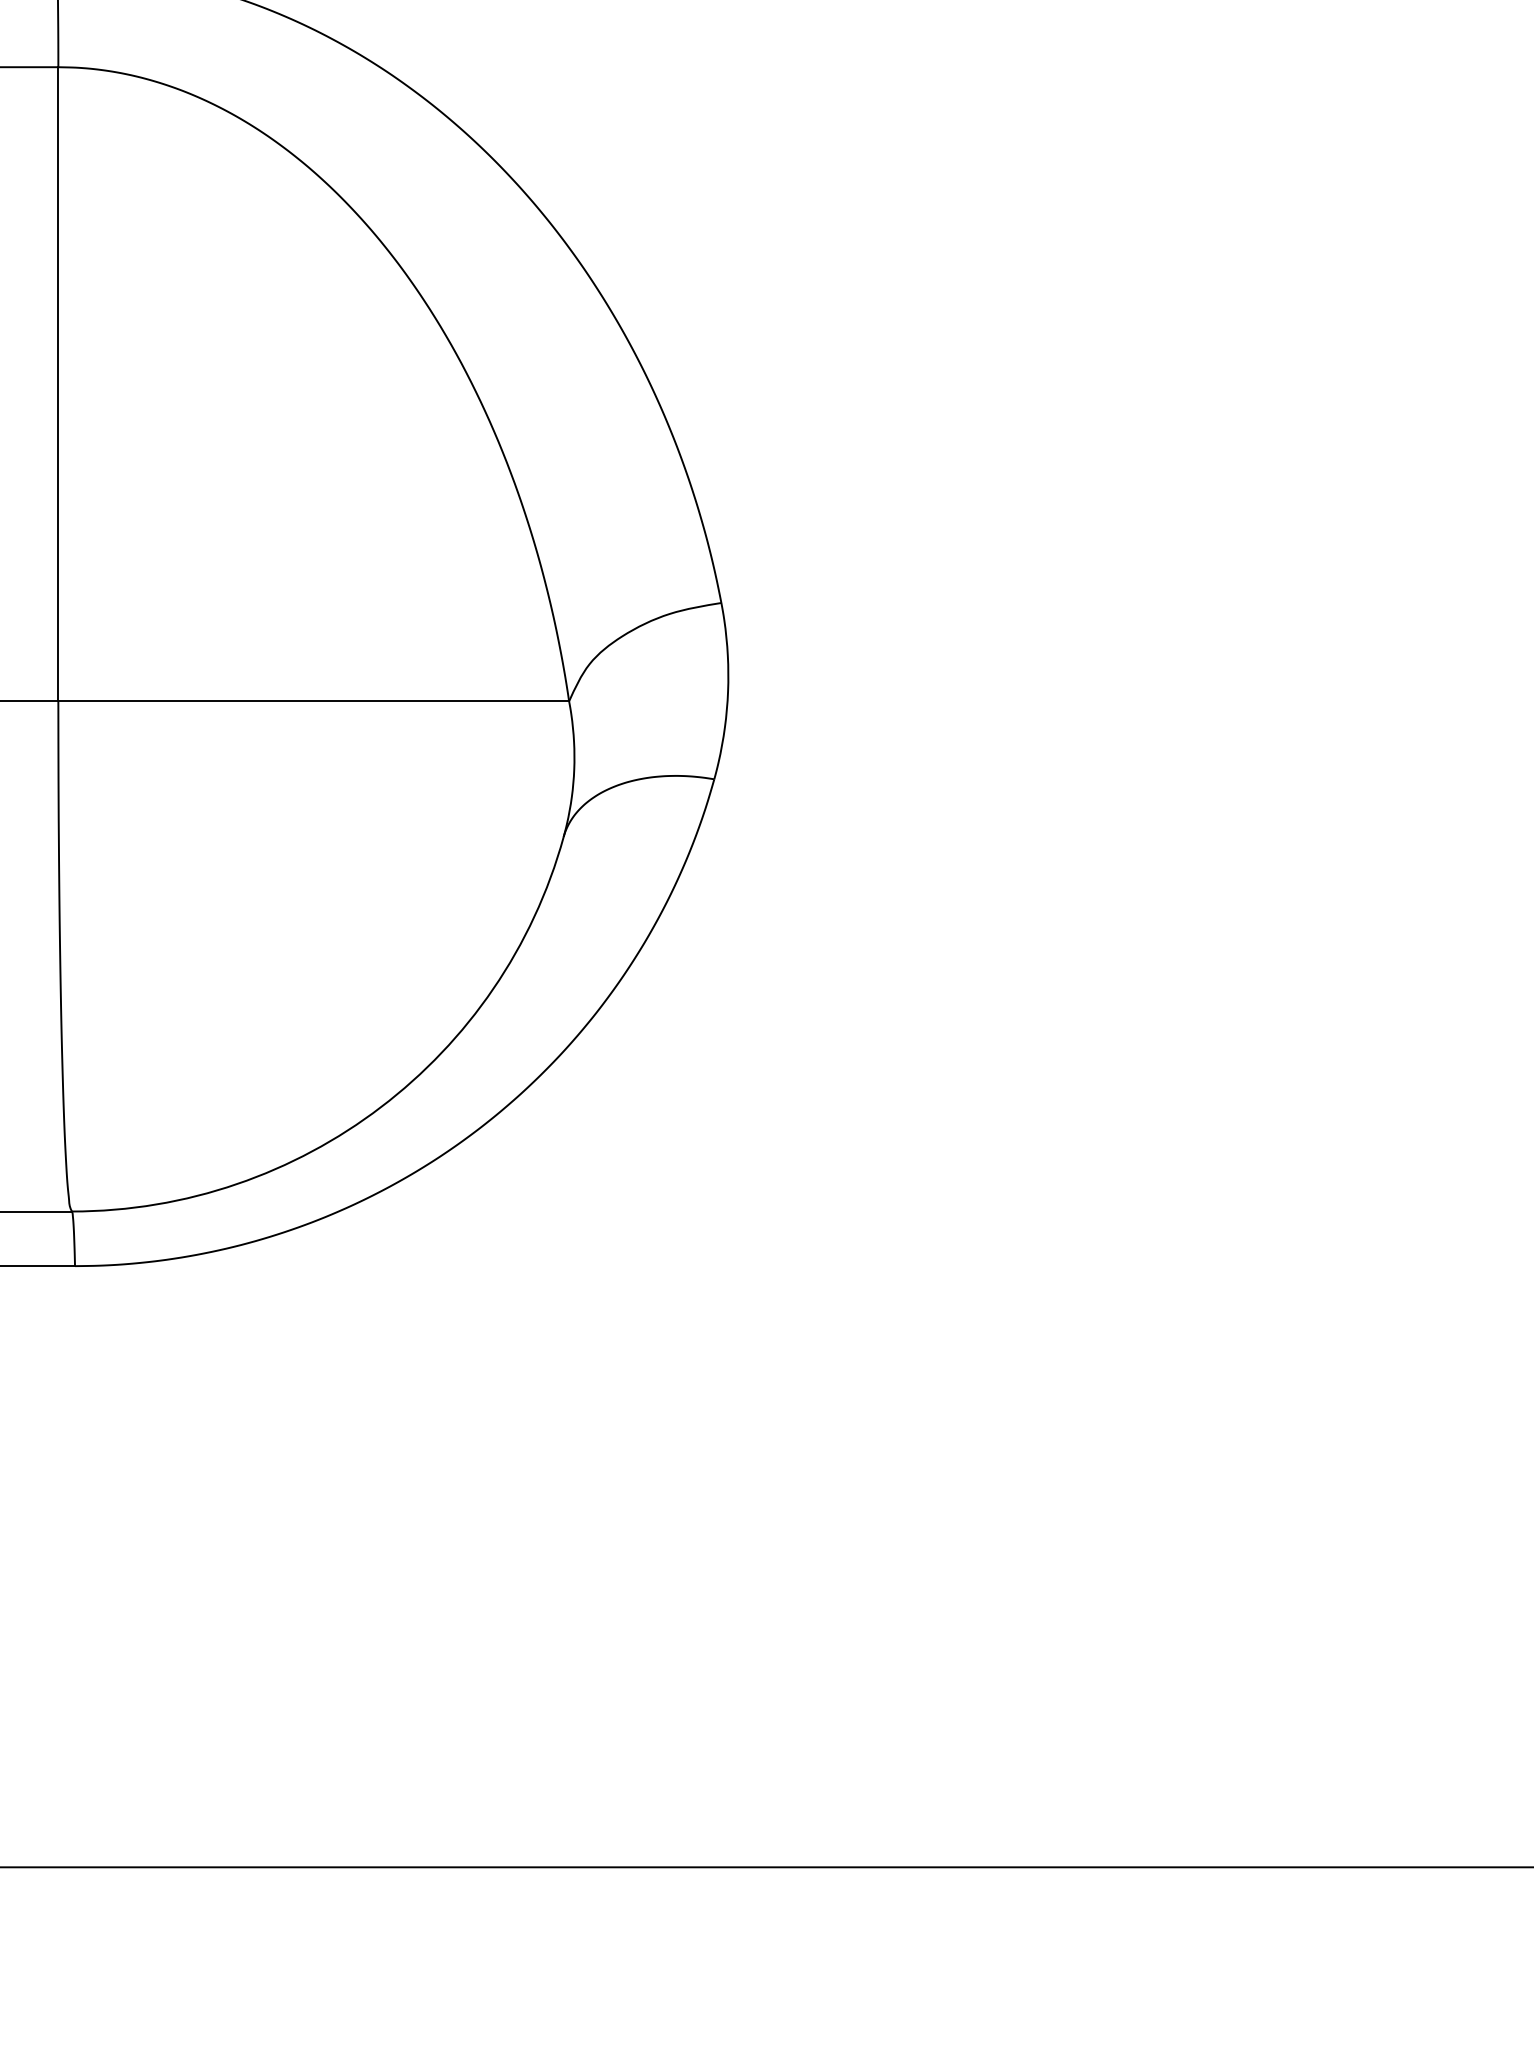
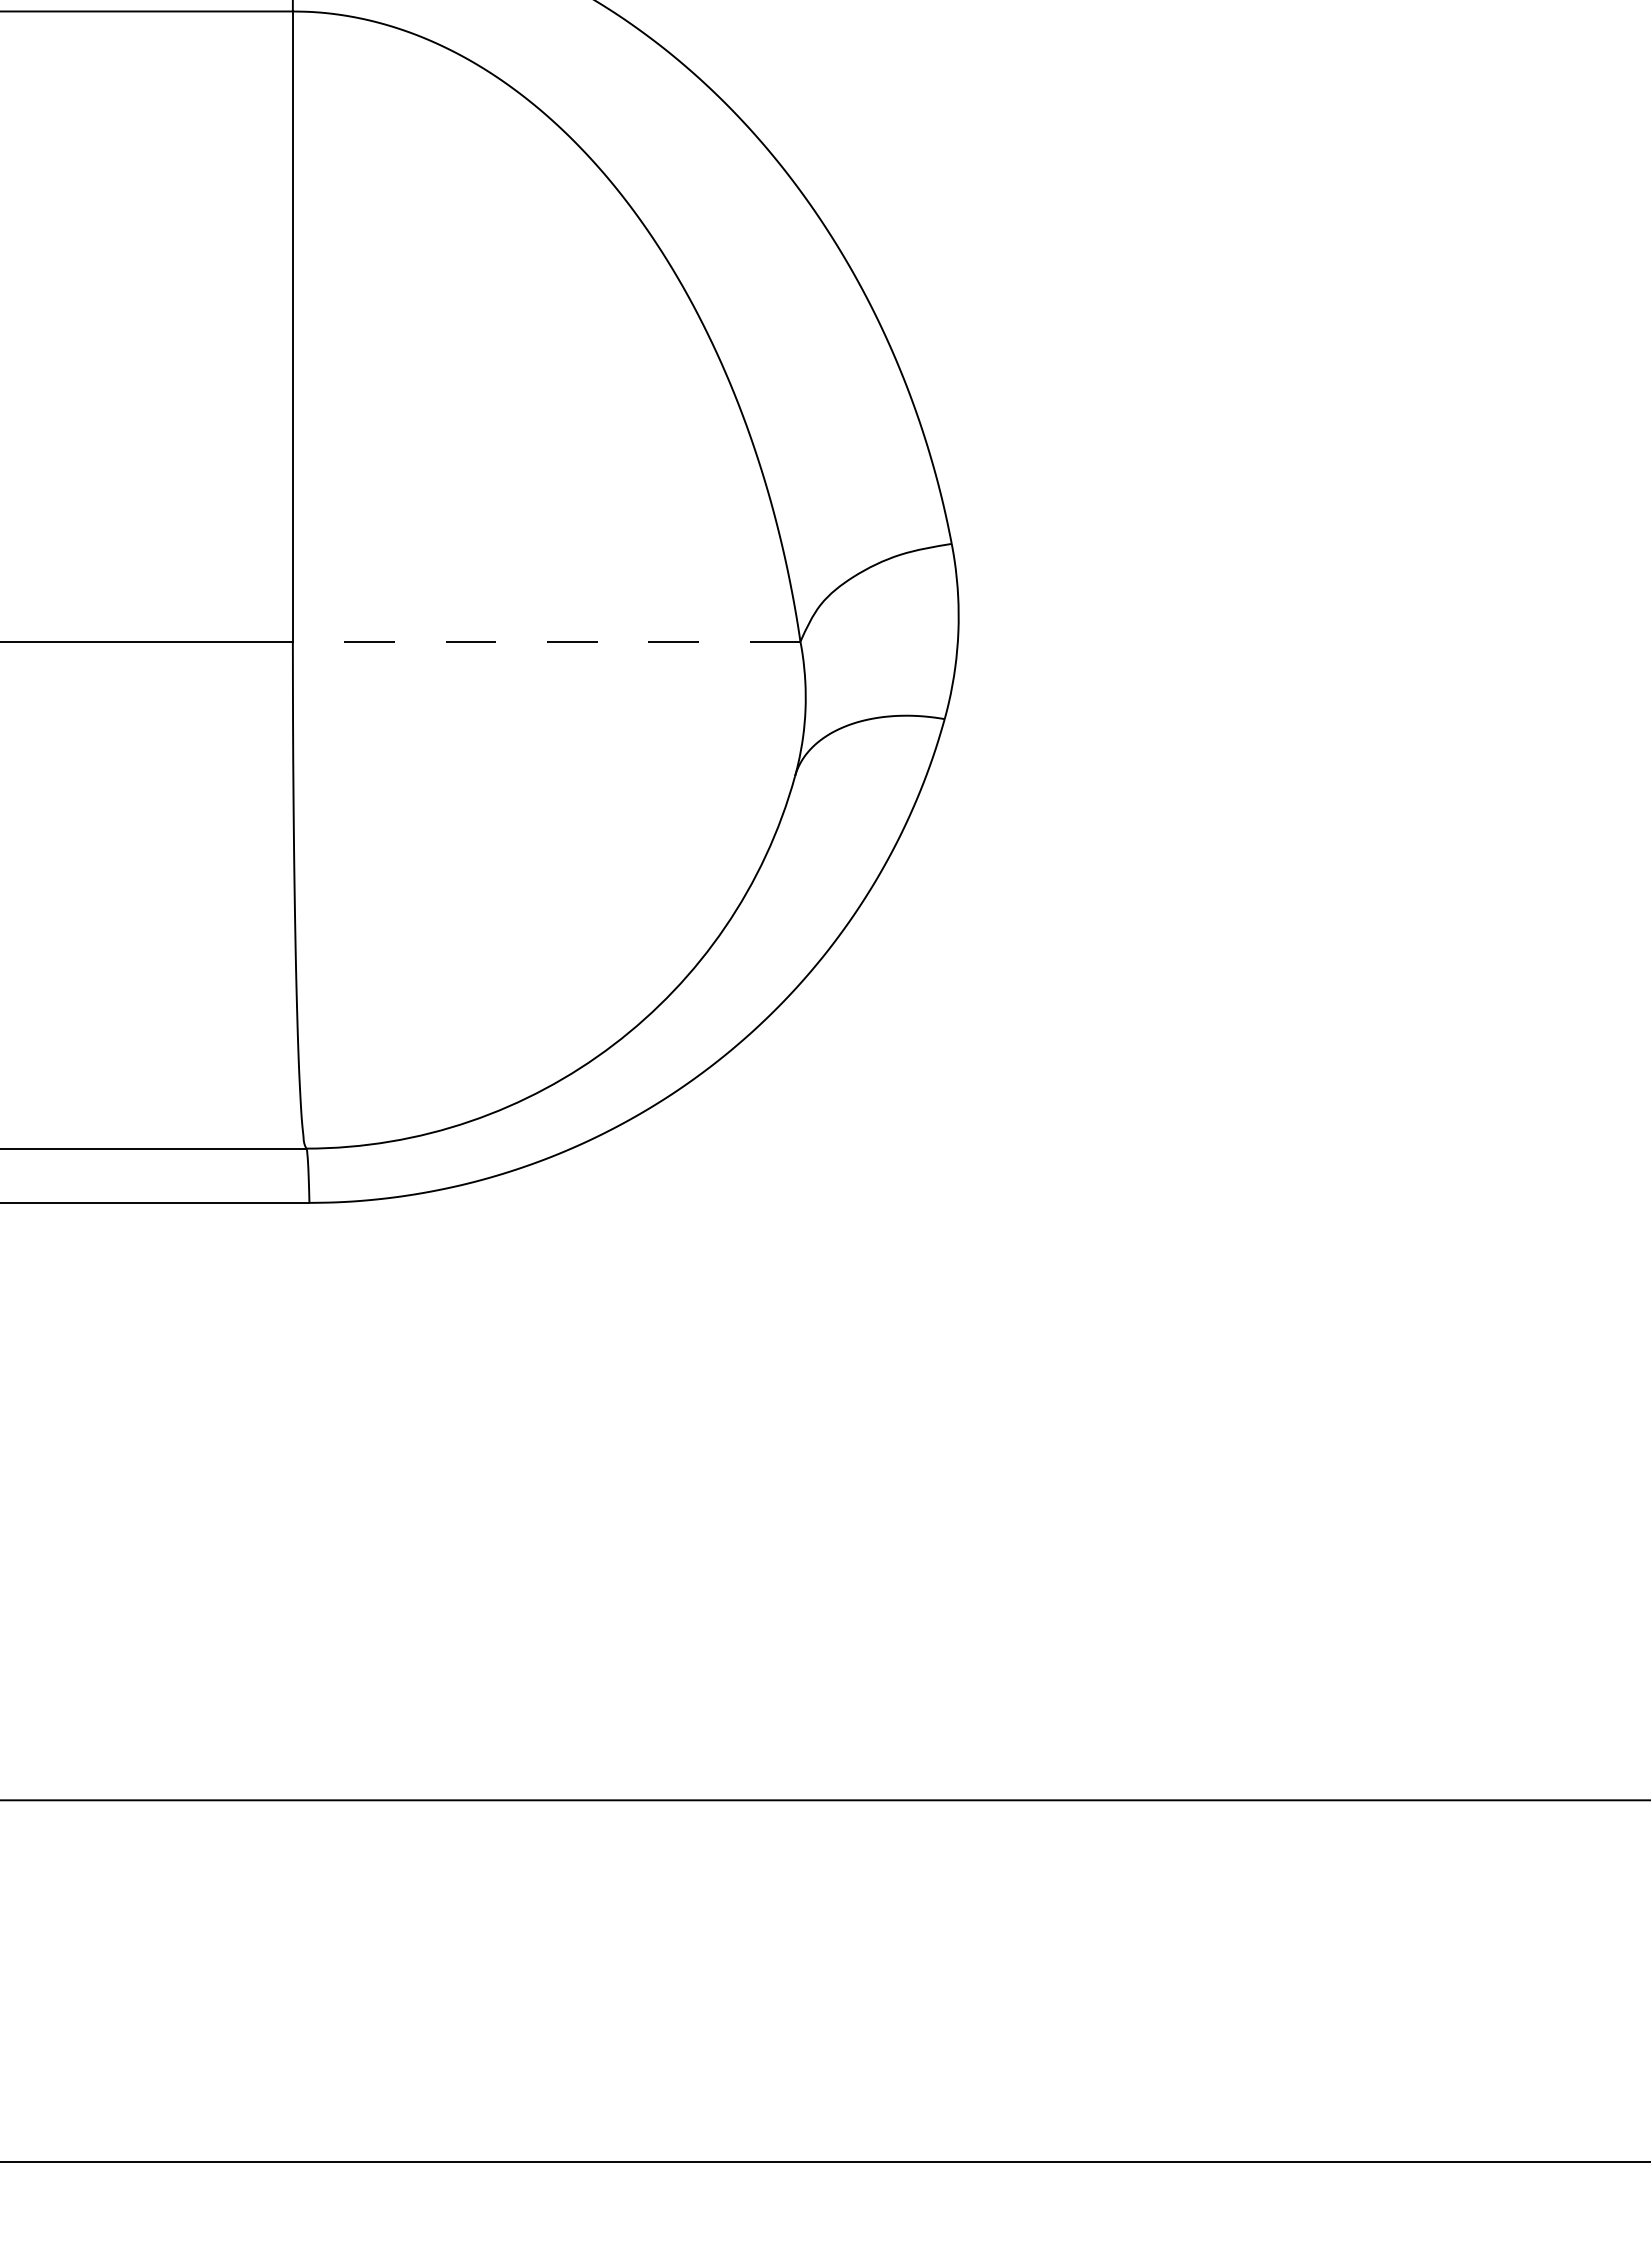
line: (313, 701) -> (546, 641), solid -> dashed

